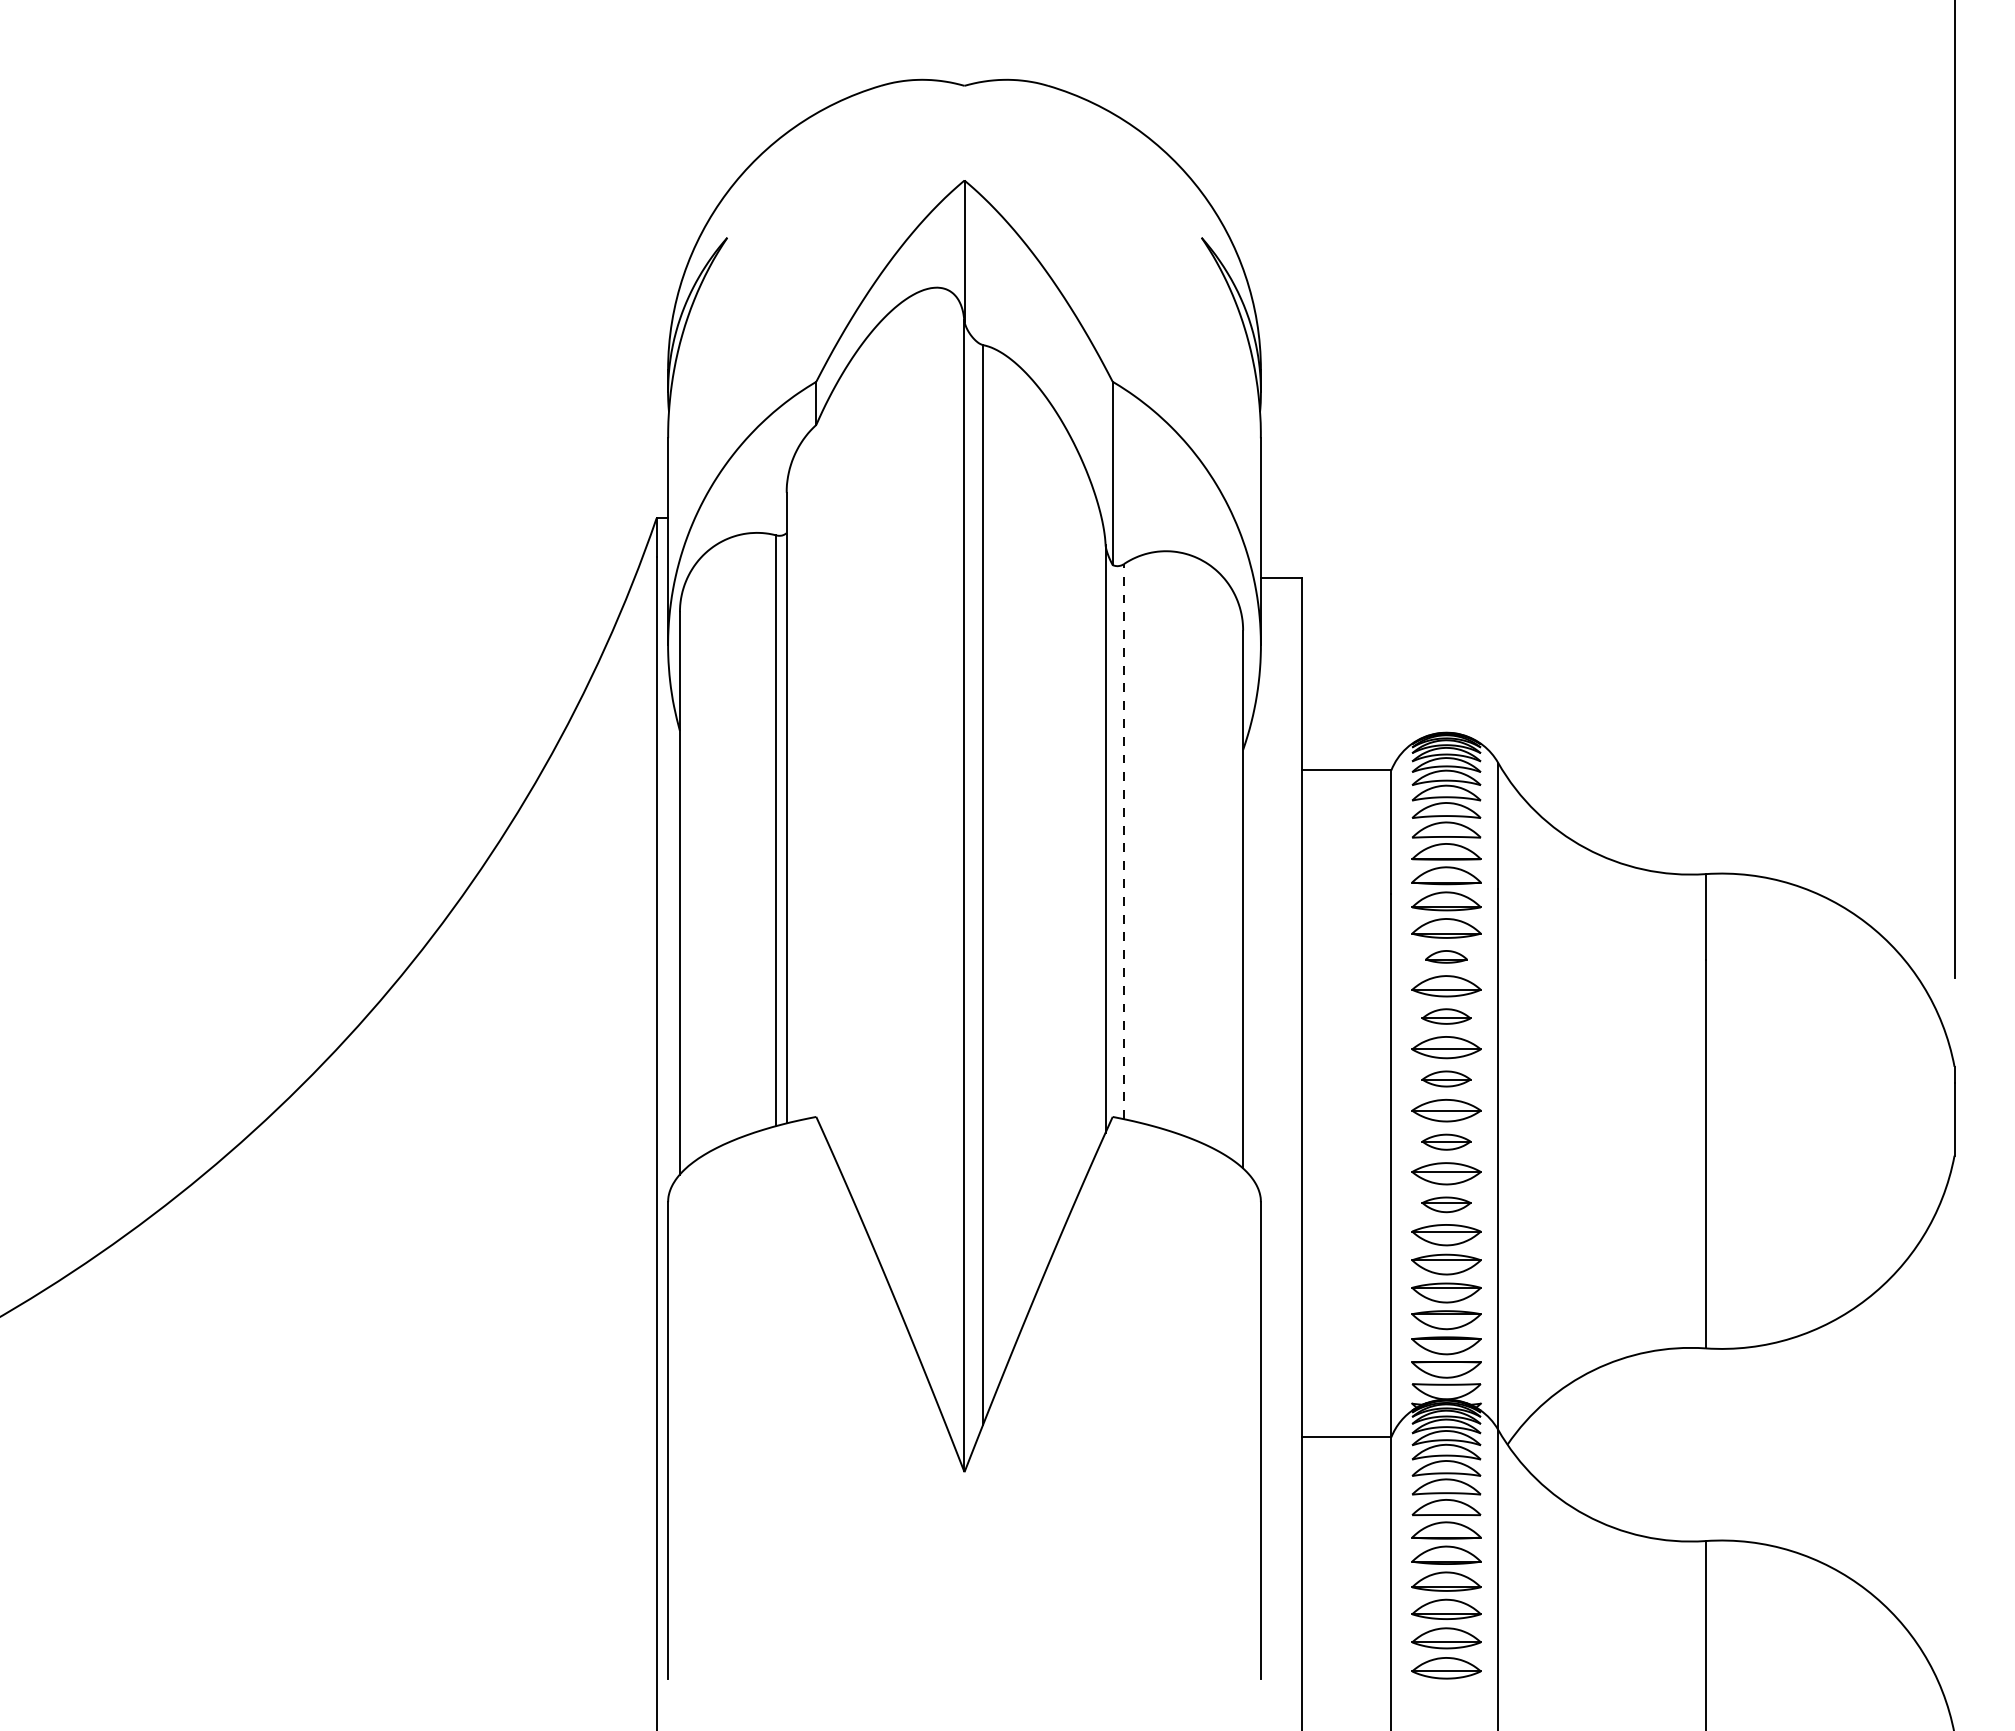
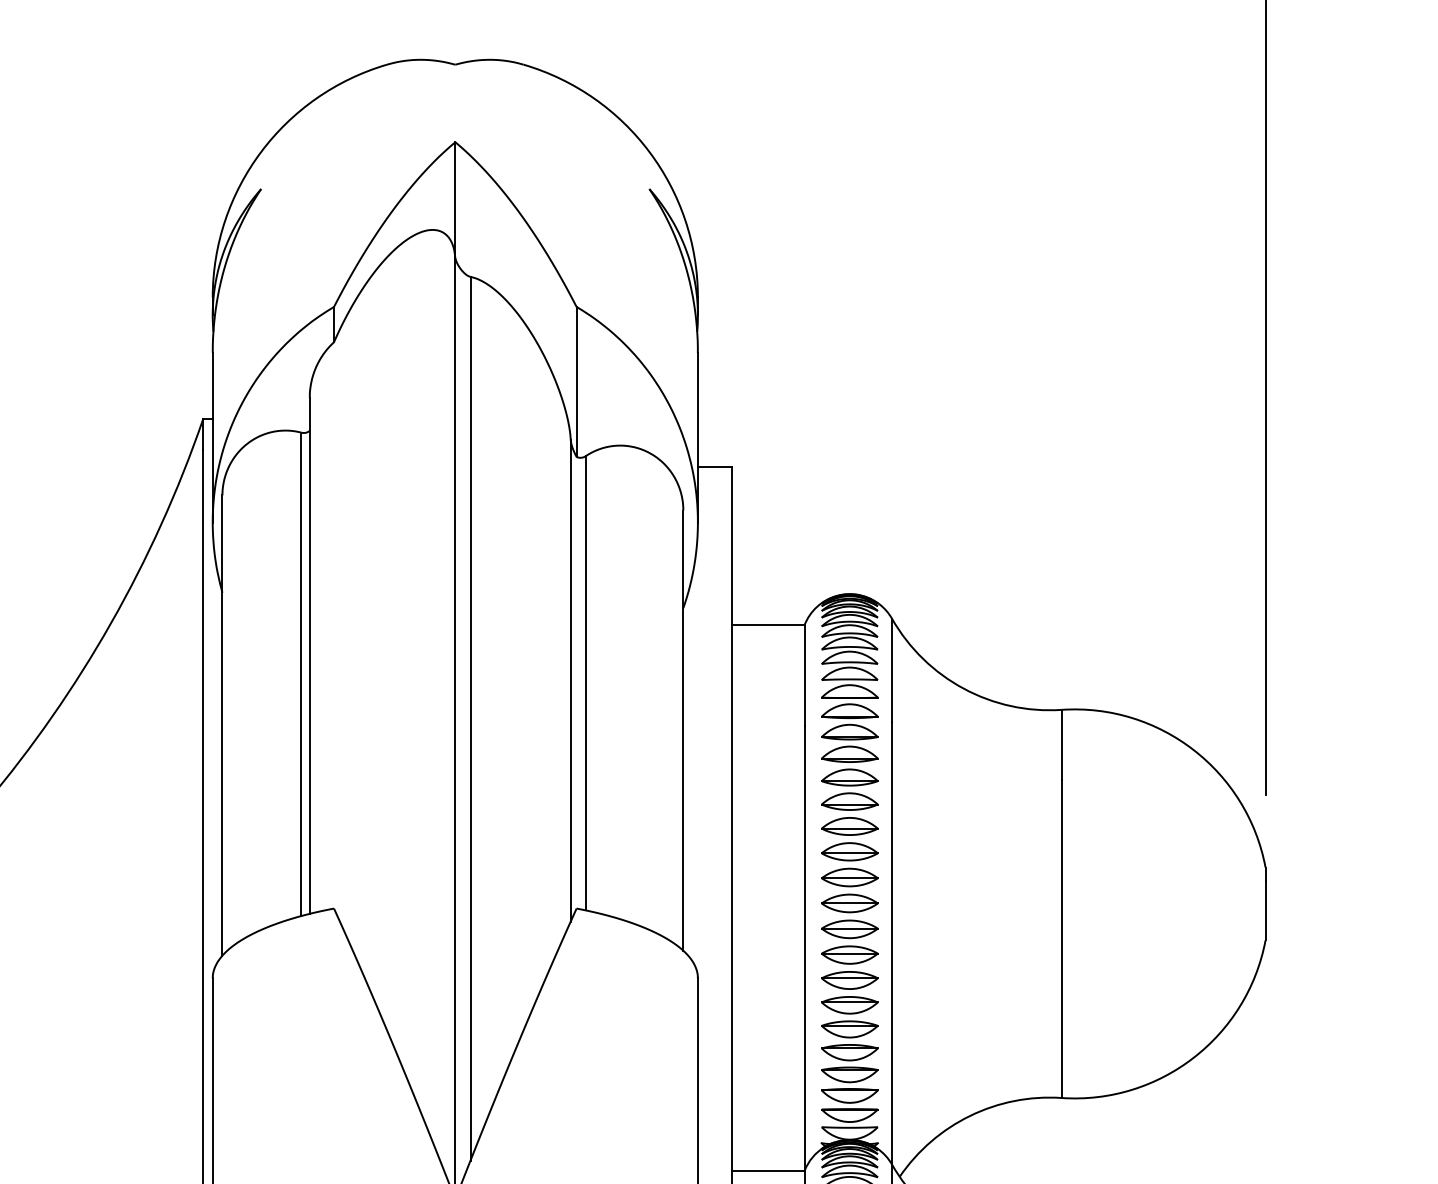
line: (1123, 841) -> (585, 683), dashed -> solid
part: (1446, 956) -> (849, 777), size x1.67
part: (1446, 1016) -> (849, 826), size x1.43
part: (1446, 1078) -> (849, 877), size x1.43
part: (1446, 1141) -> (849, 928), size x1.43
part: (1446, 1204) -> (849, 980), size x1.43

